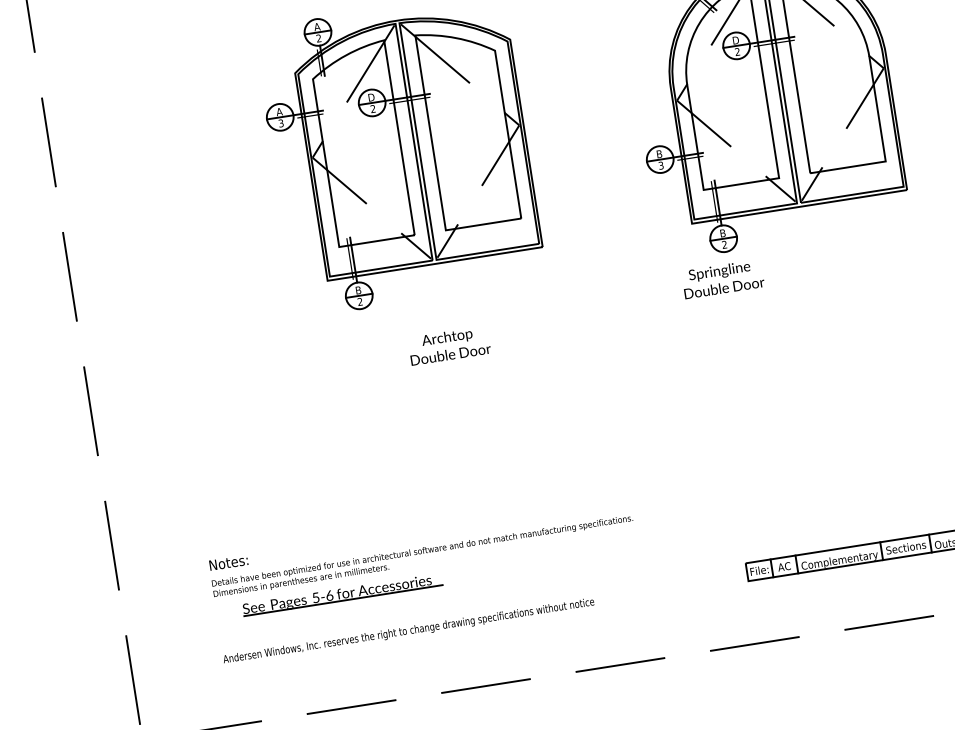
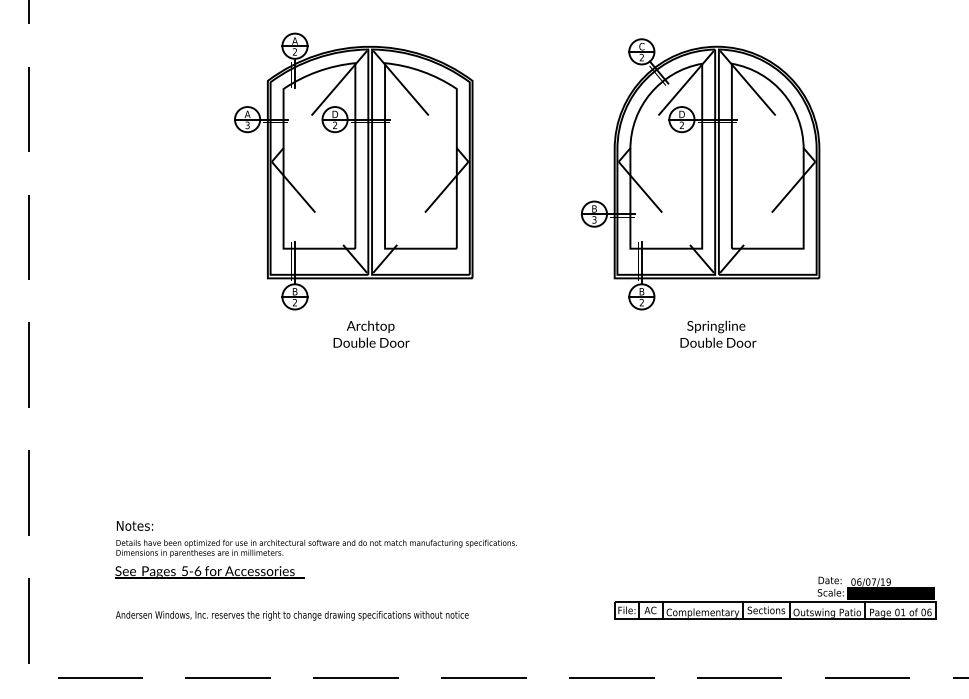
text: (723, 278) -> (718, 333), moved
text: (449, 344) -> (371, 333), moved
text: (342, 595) -> (209, 572), moved

